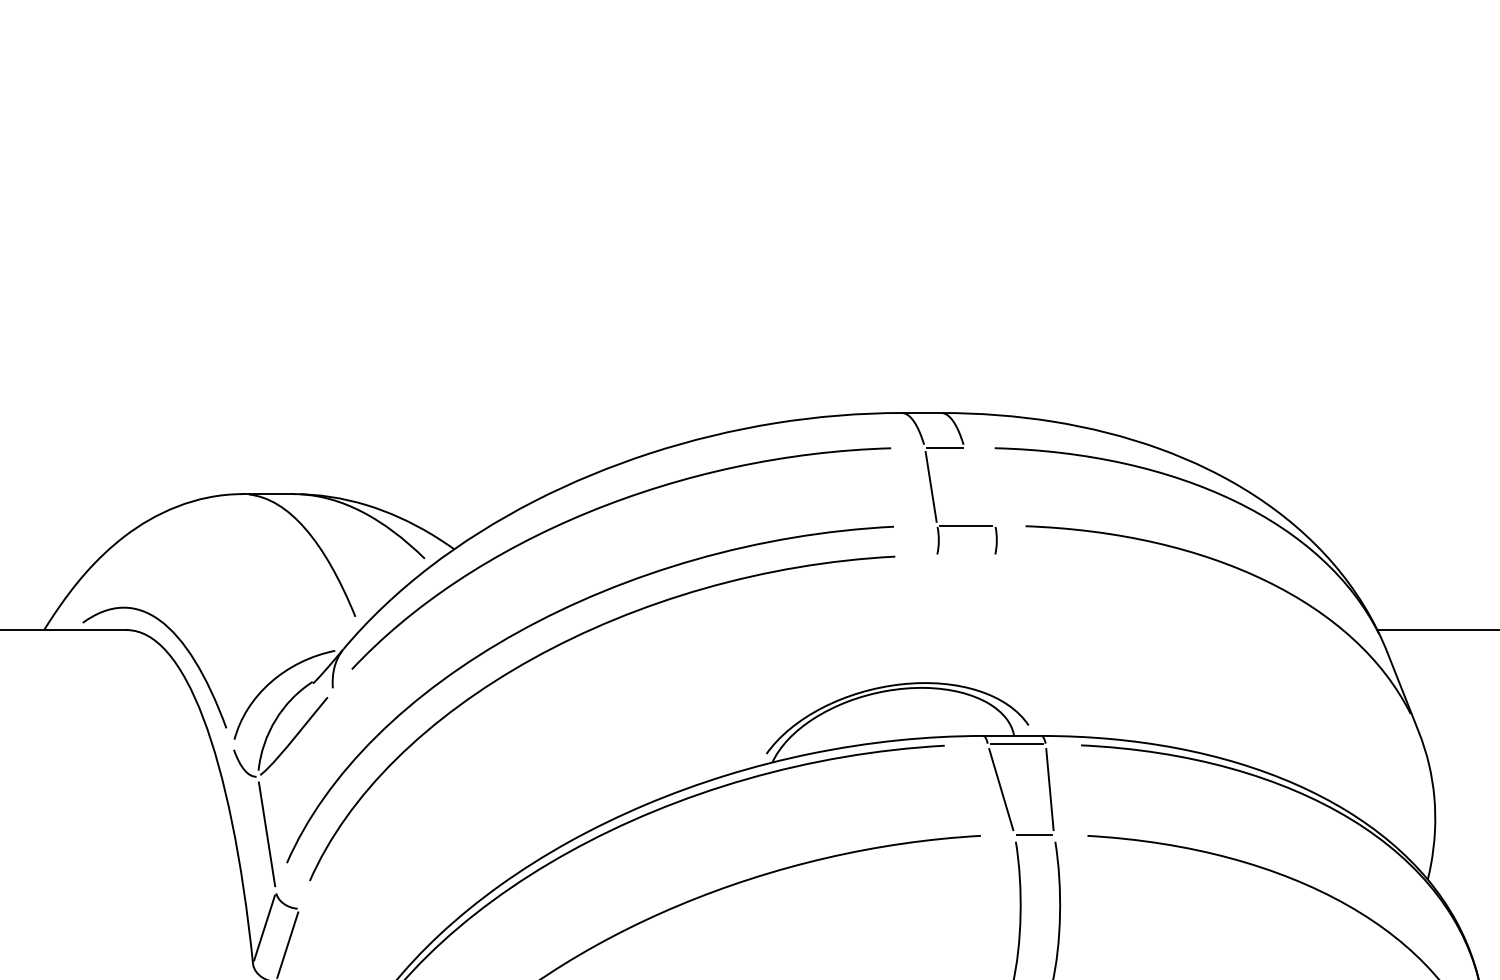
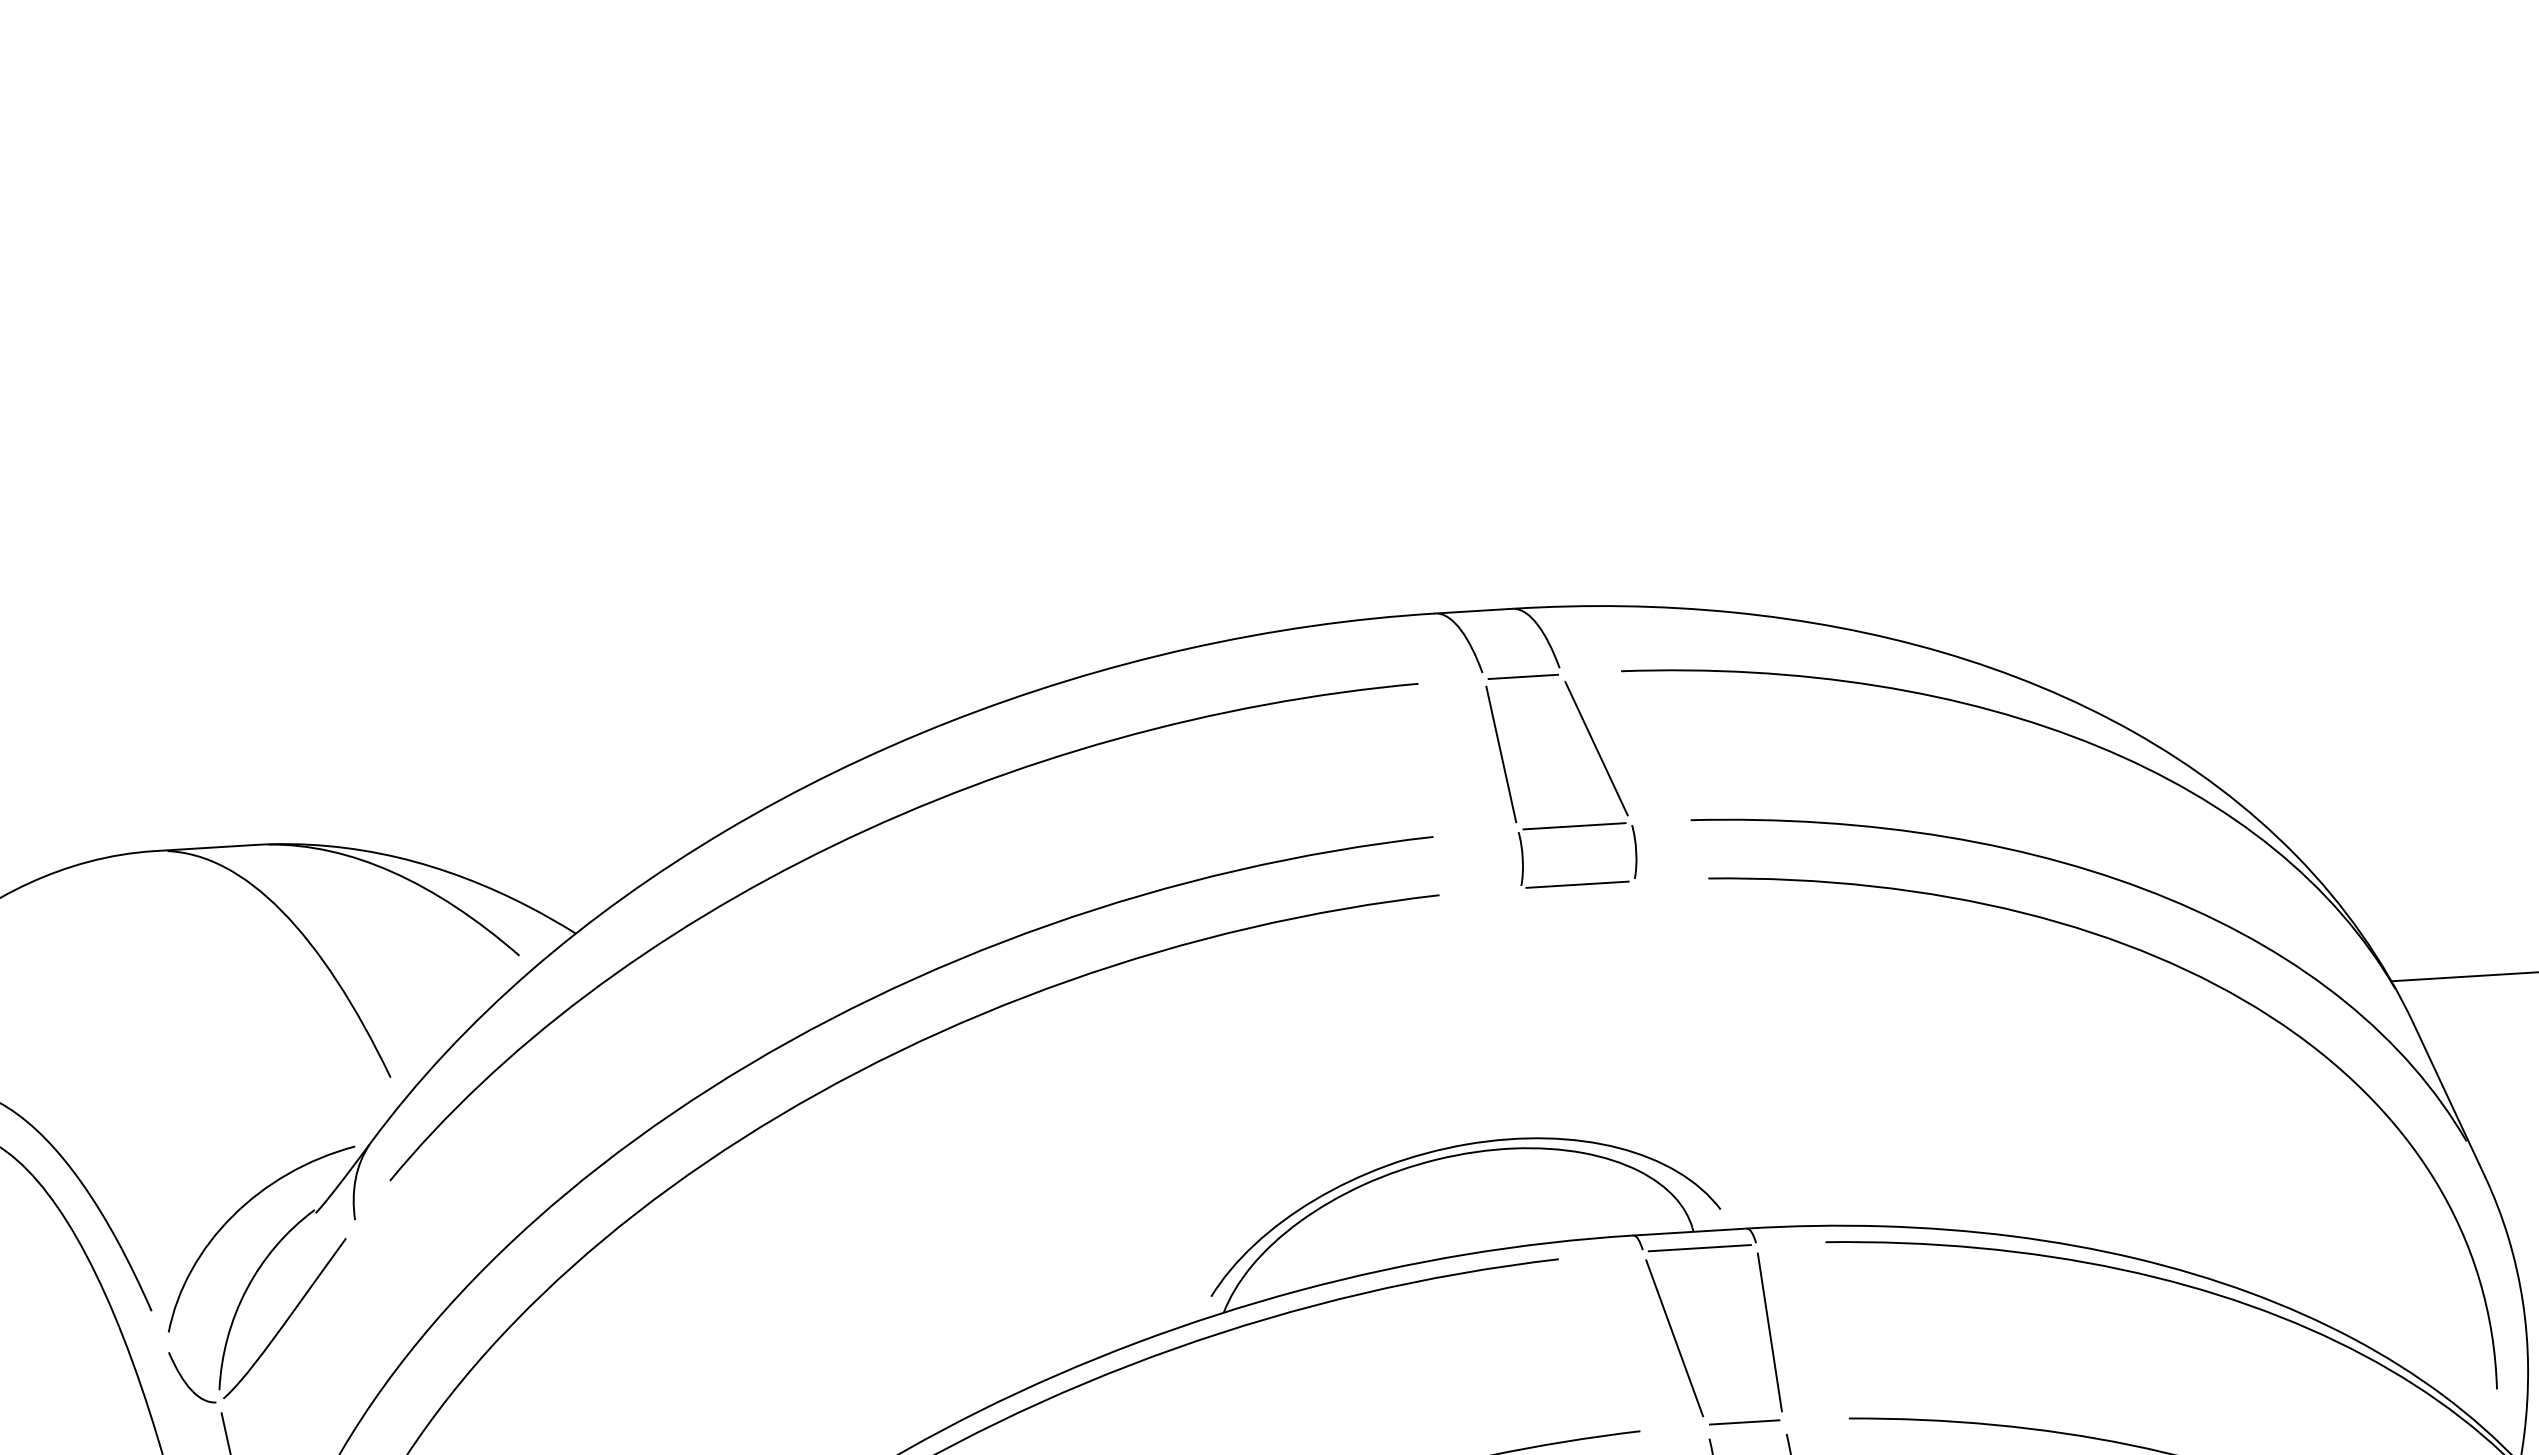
line: (979, 486) -> (1595, 747), added
line: (965, 555) -> (1576, 884), added
curve: (1269, 617) -> (2178, 969), added

